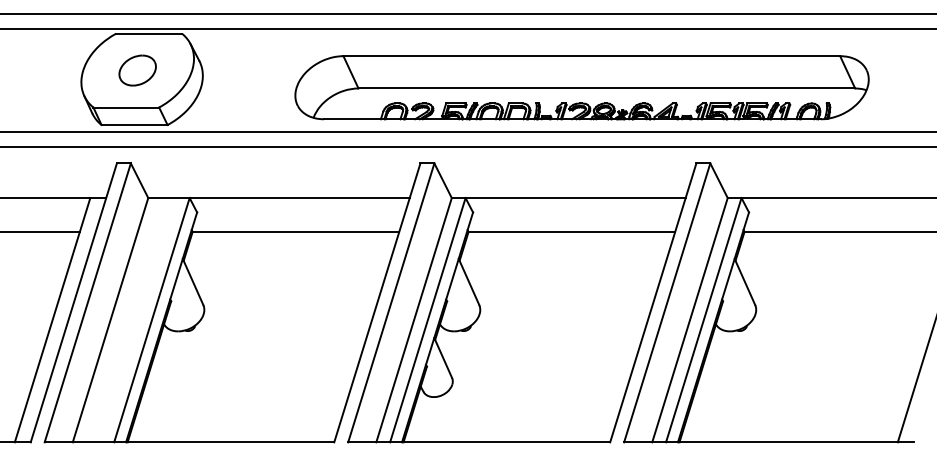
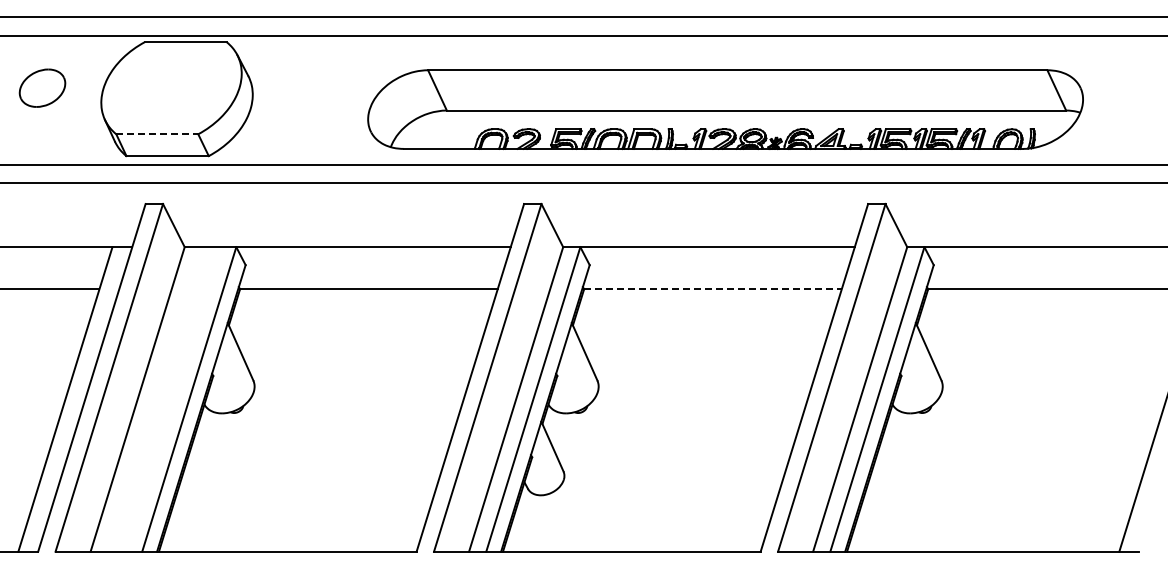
part: (137, 70) -> (42, 87), moved
line: (126, 107) -> (157, 134), solid -> dashed
line: (571, 232) -> (712, 289), solid -> dashed

